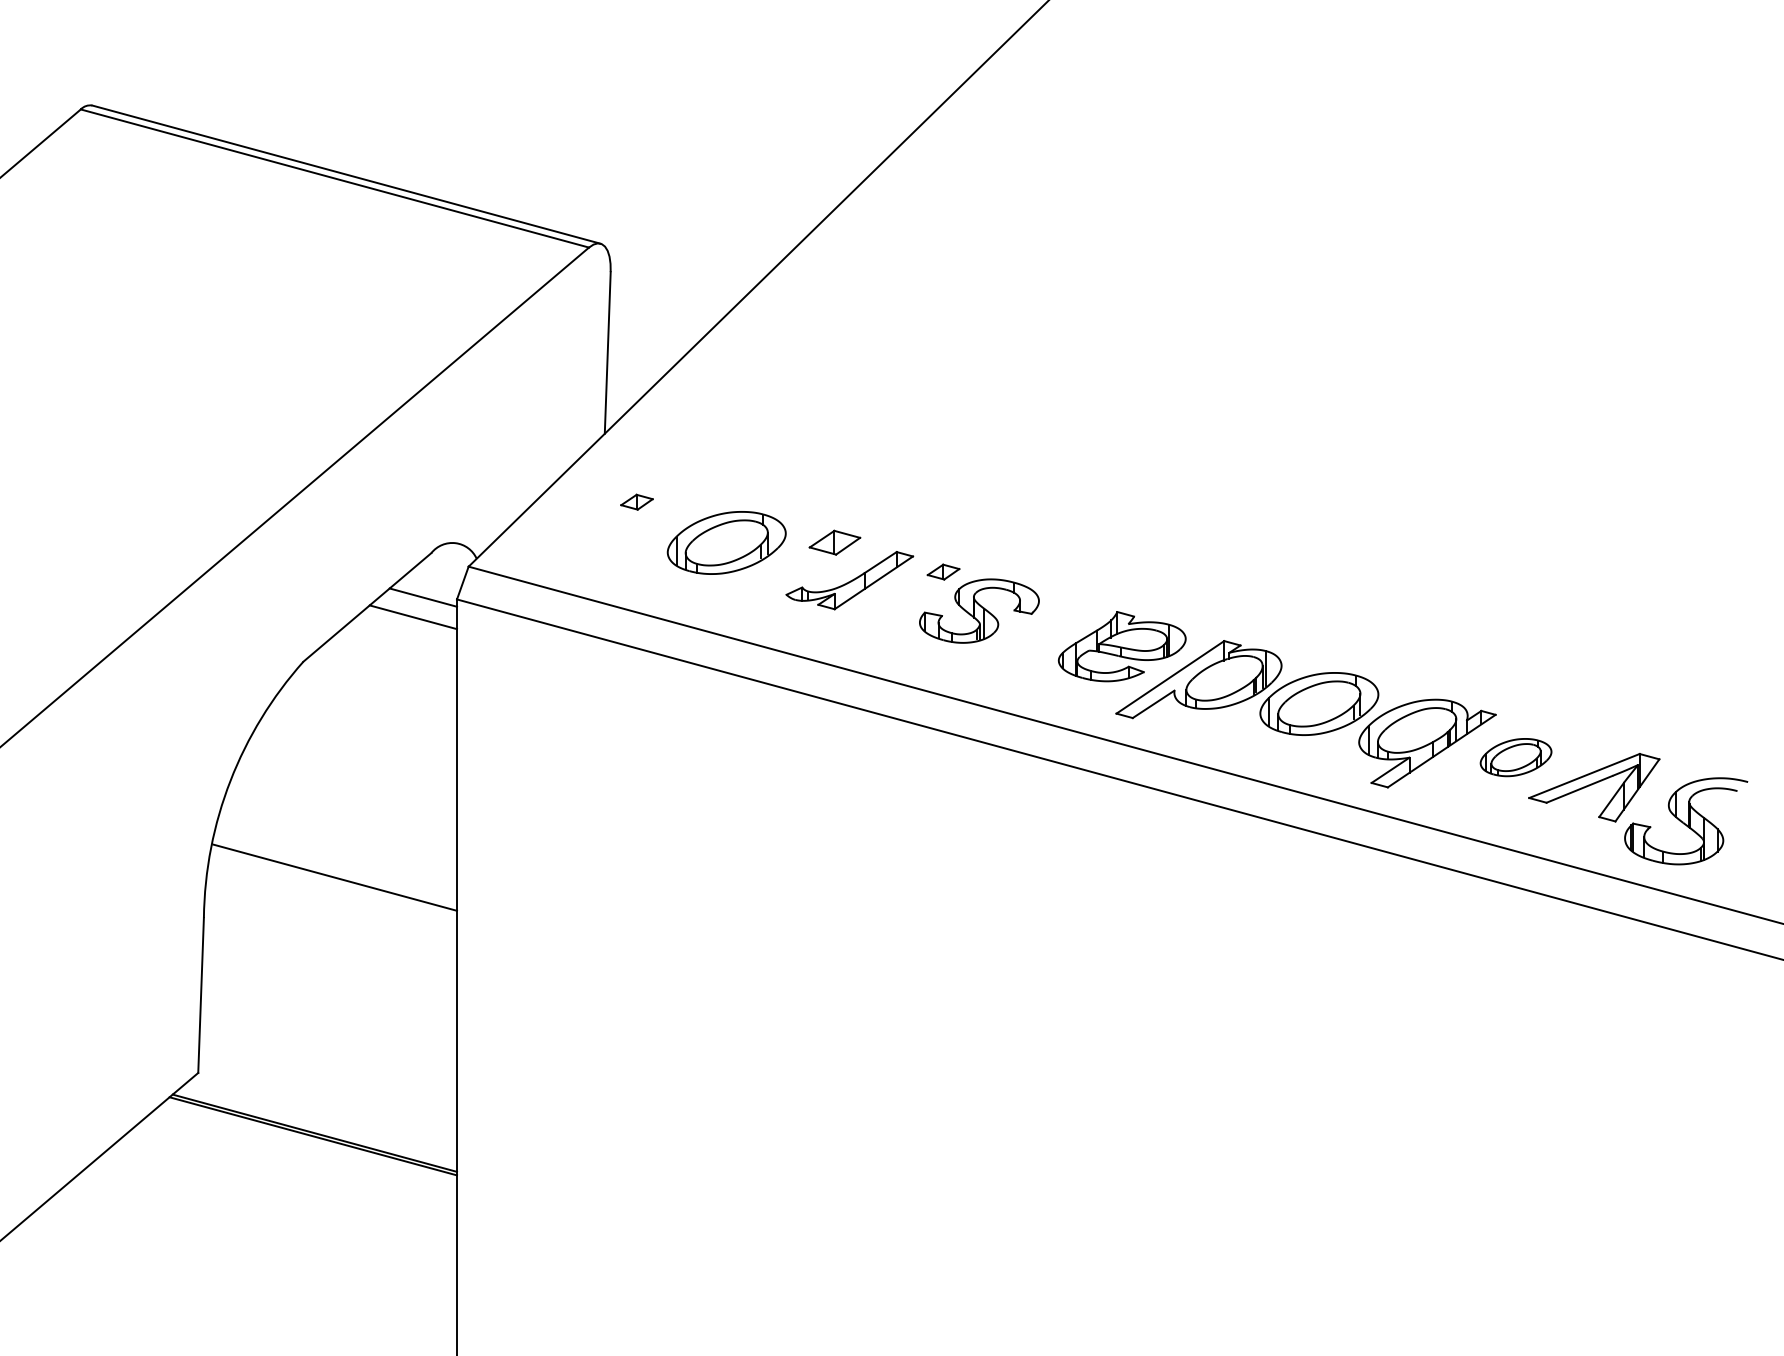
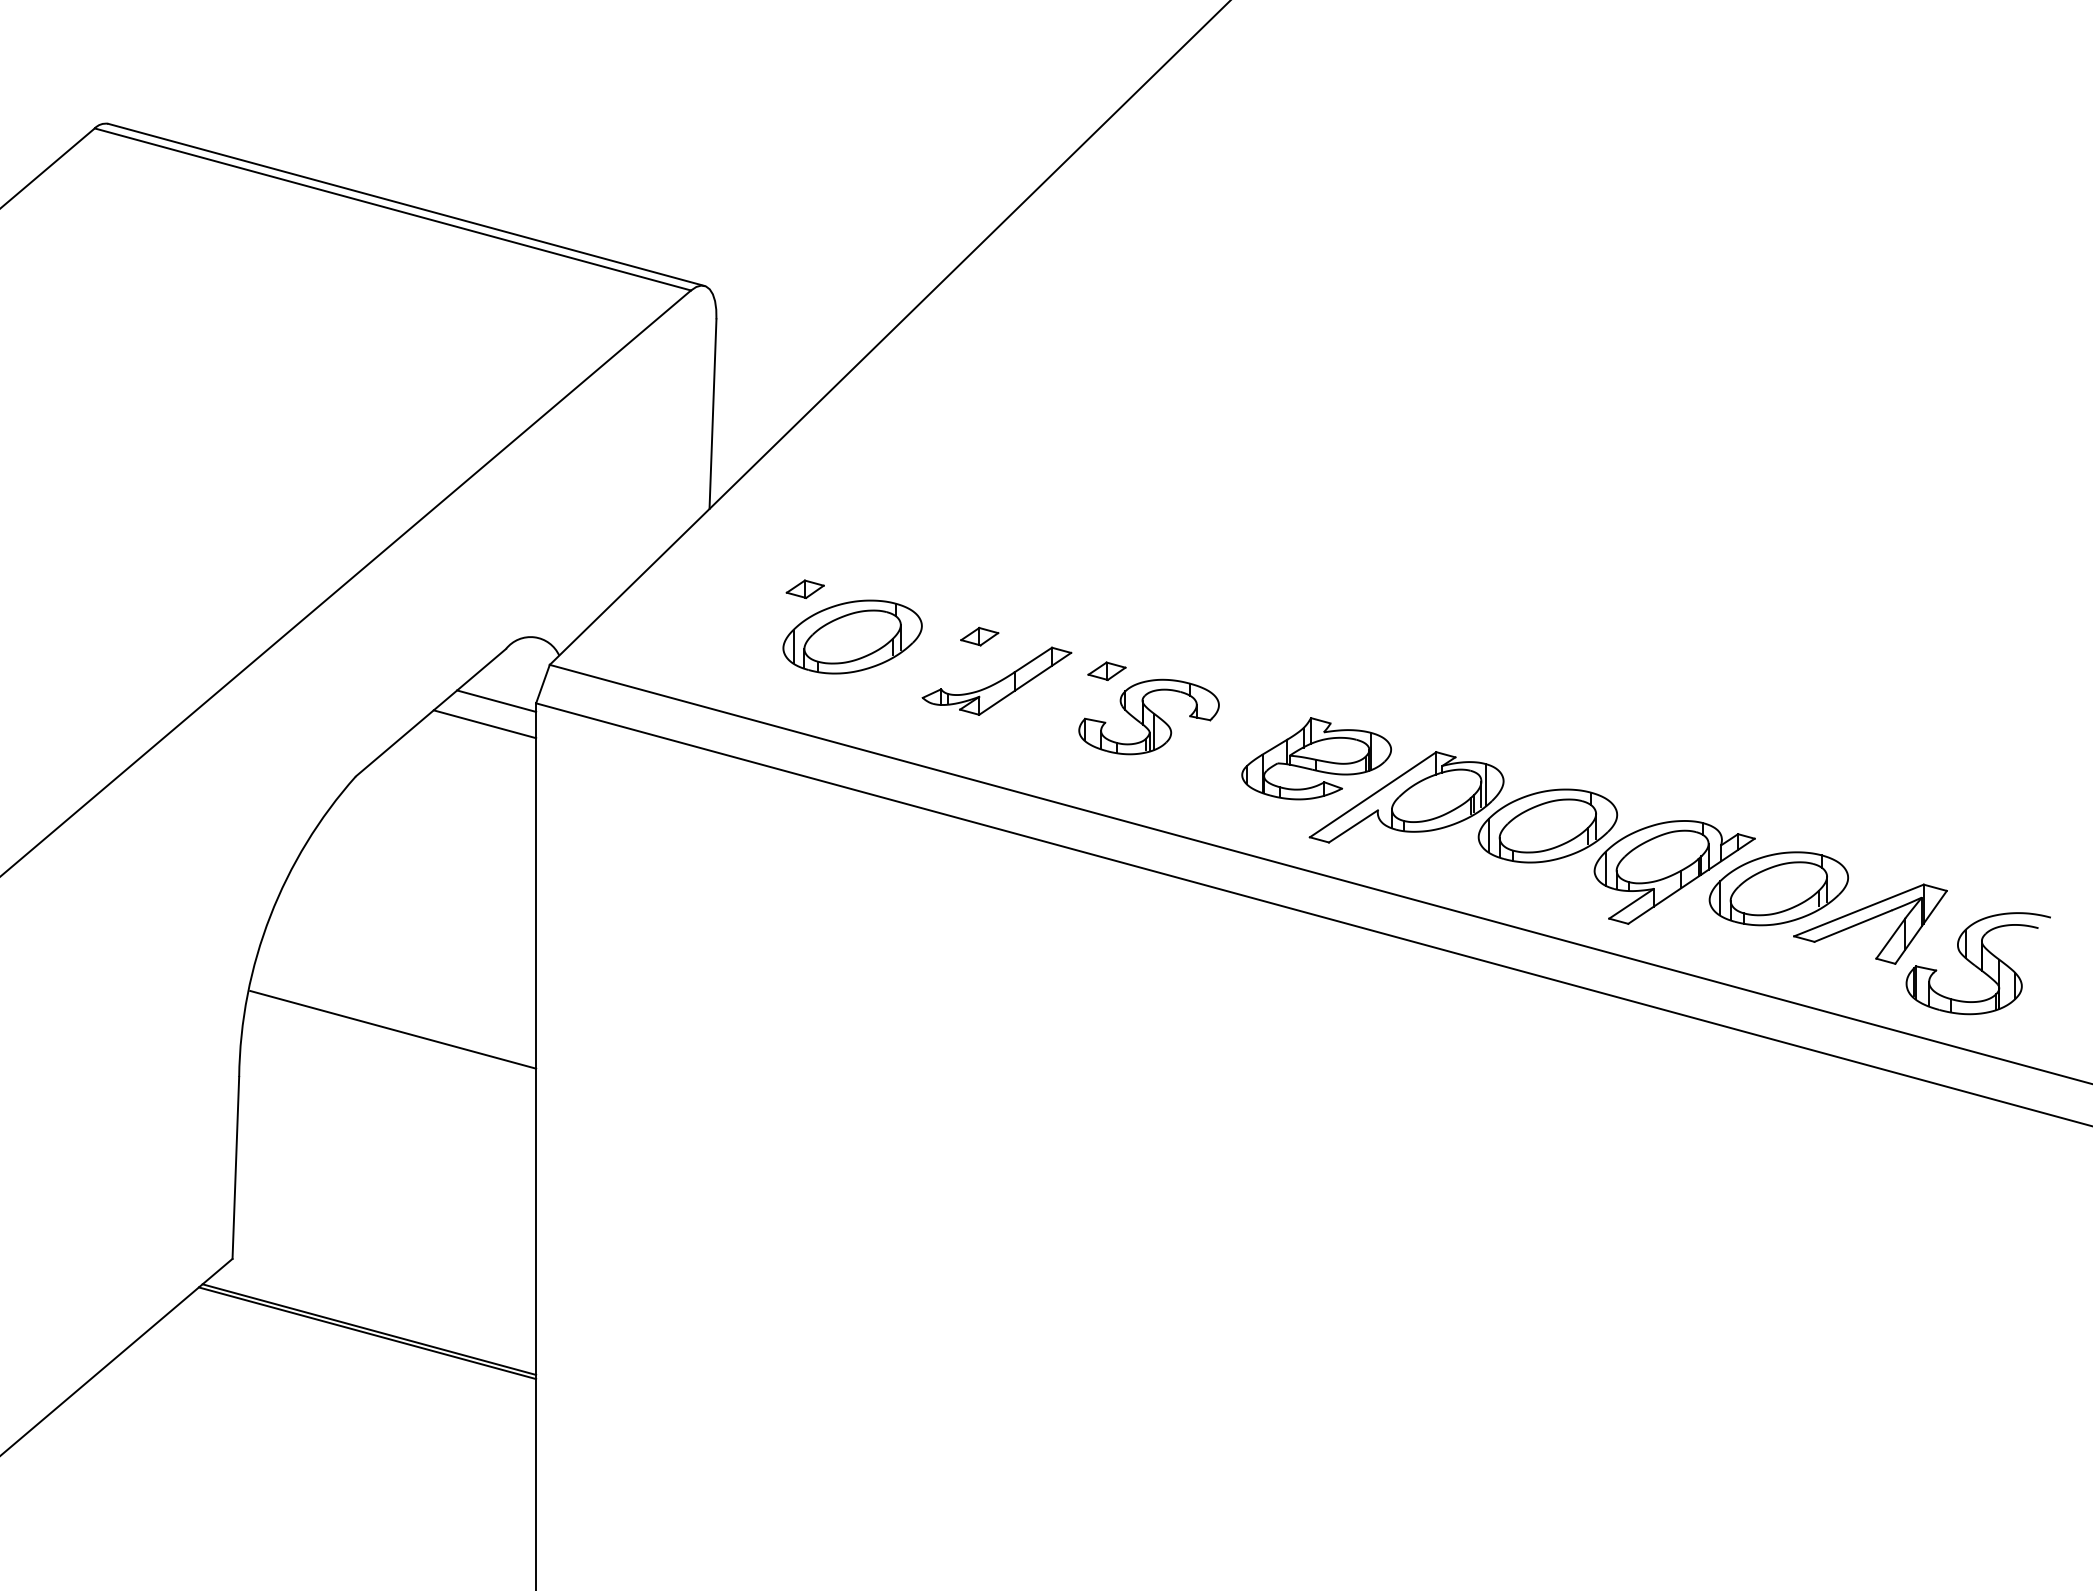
part: (636, 501) -> (804, 588), moved
part: (834, 542) -> (979, 636), size x0.62
part: (1515, 757) -> (1778, 888), size x1.67

